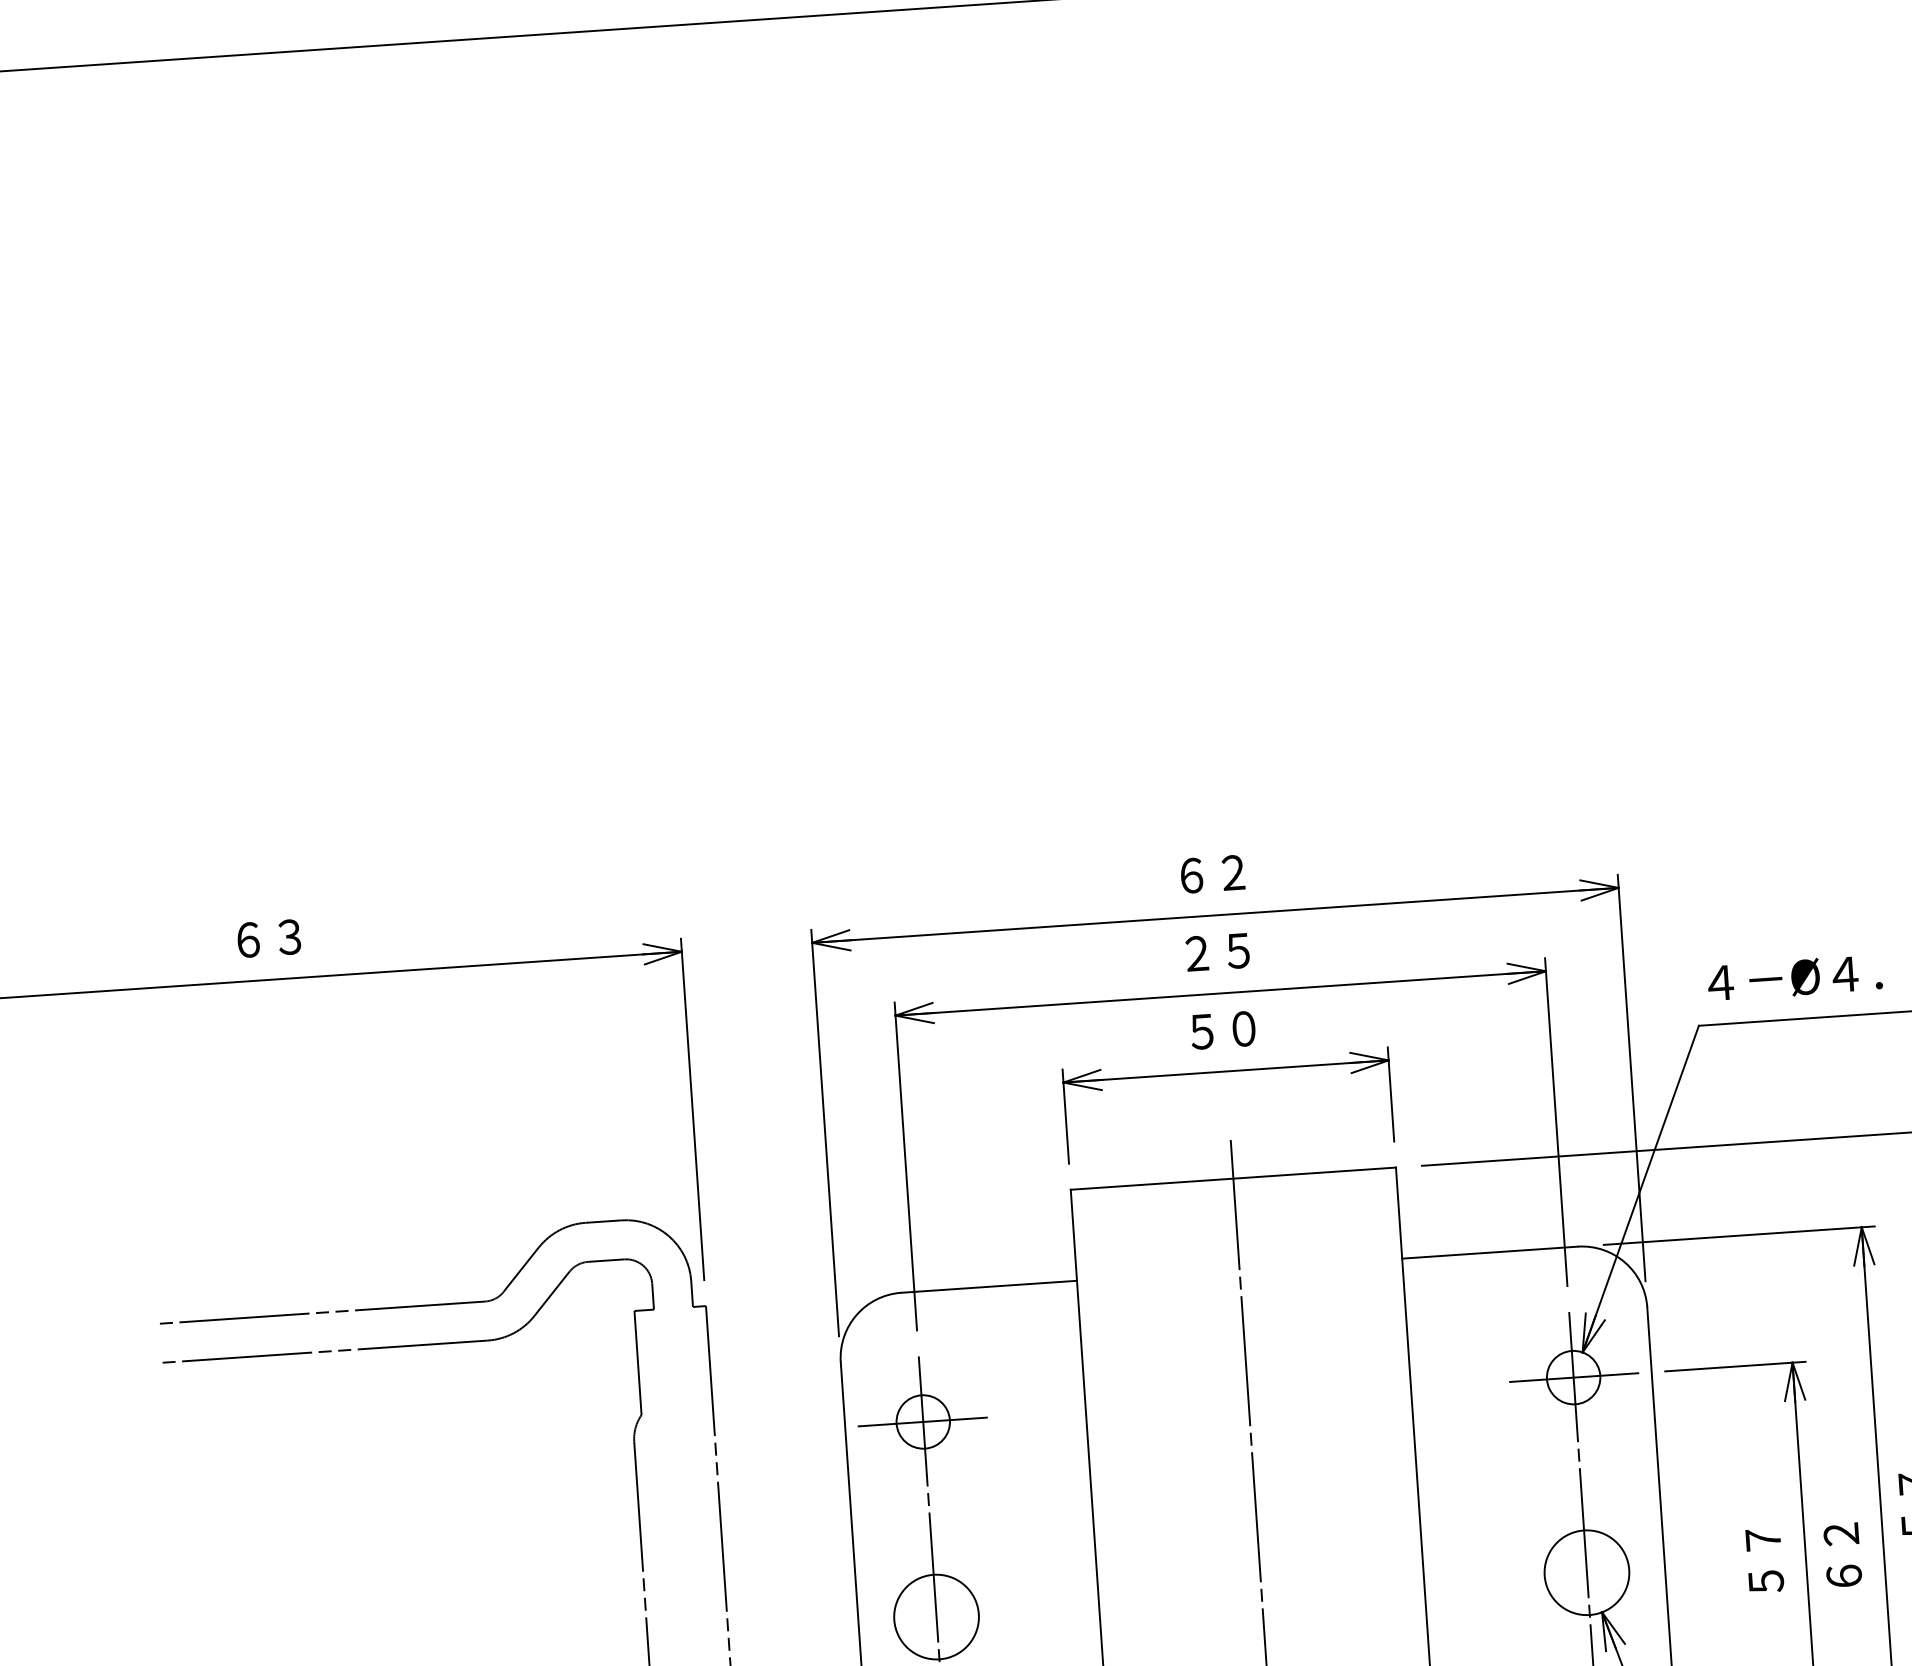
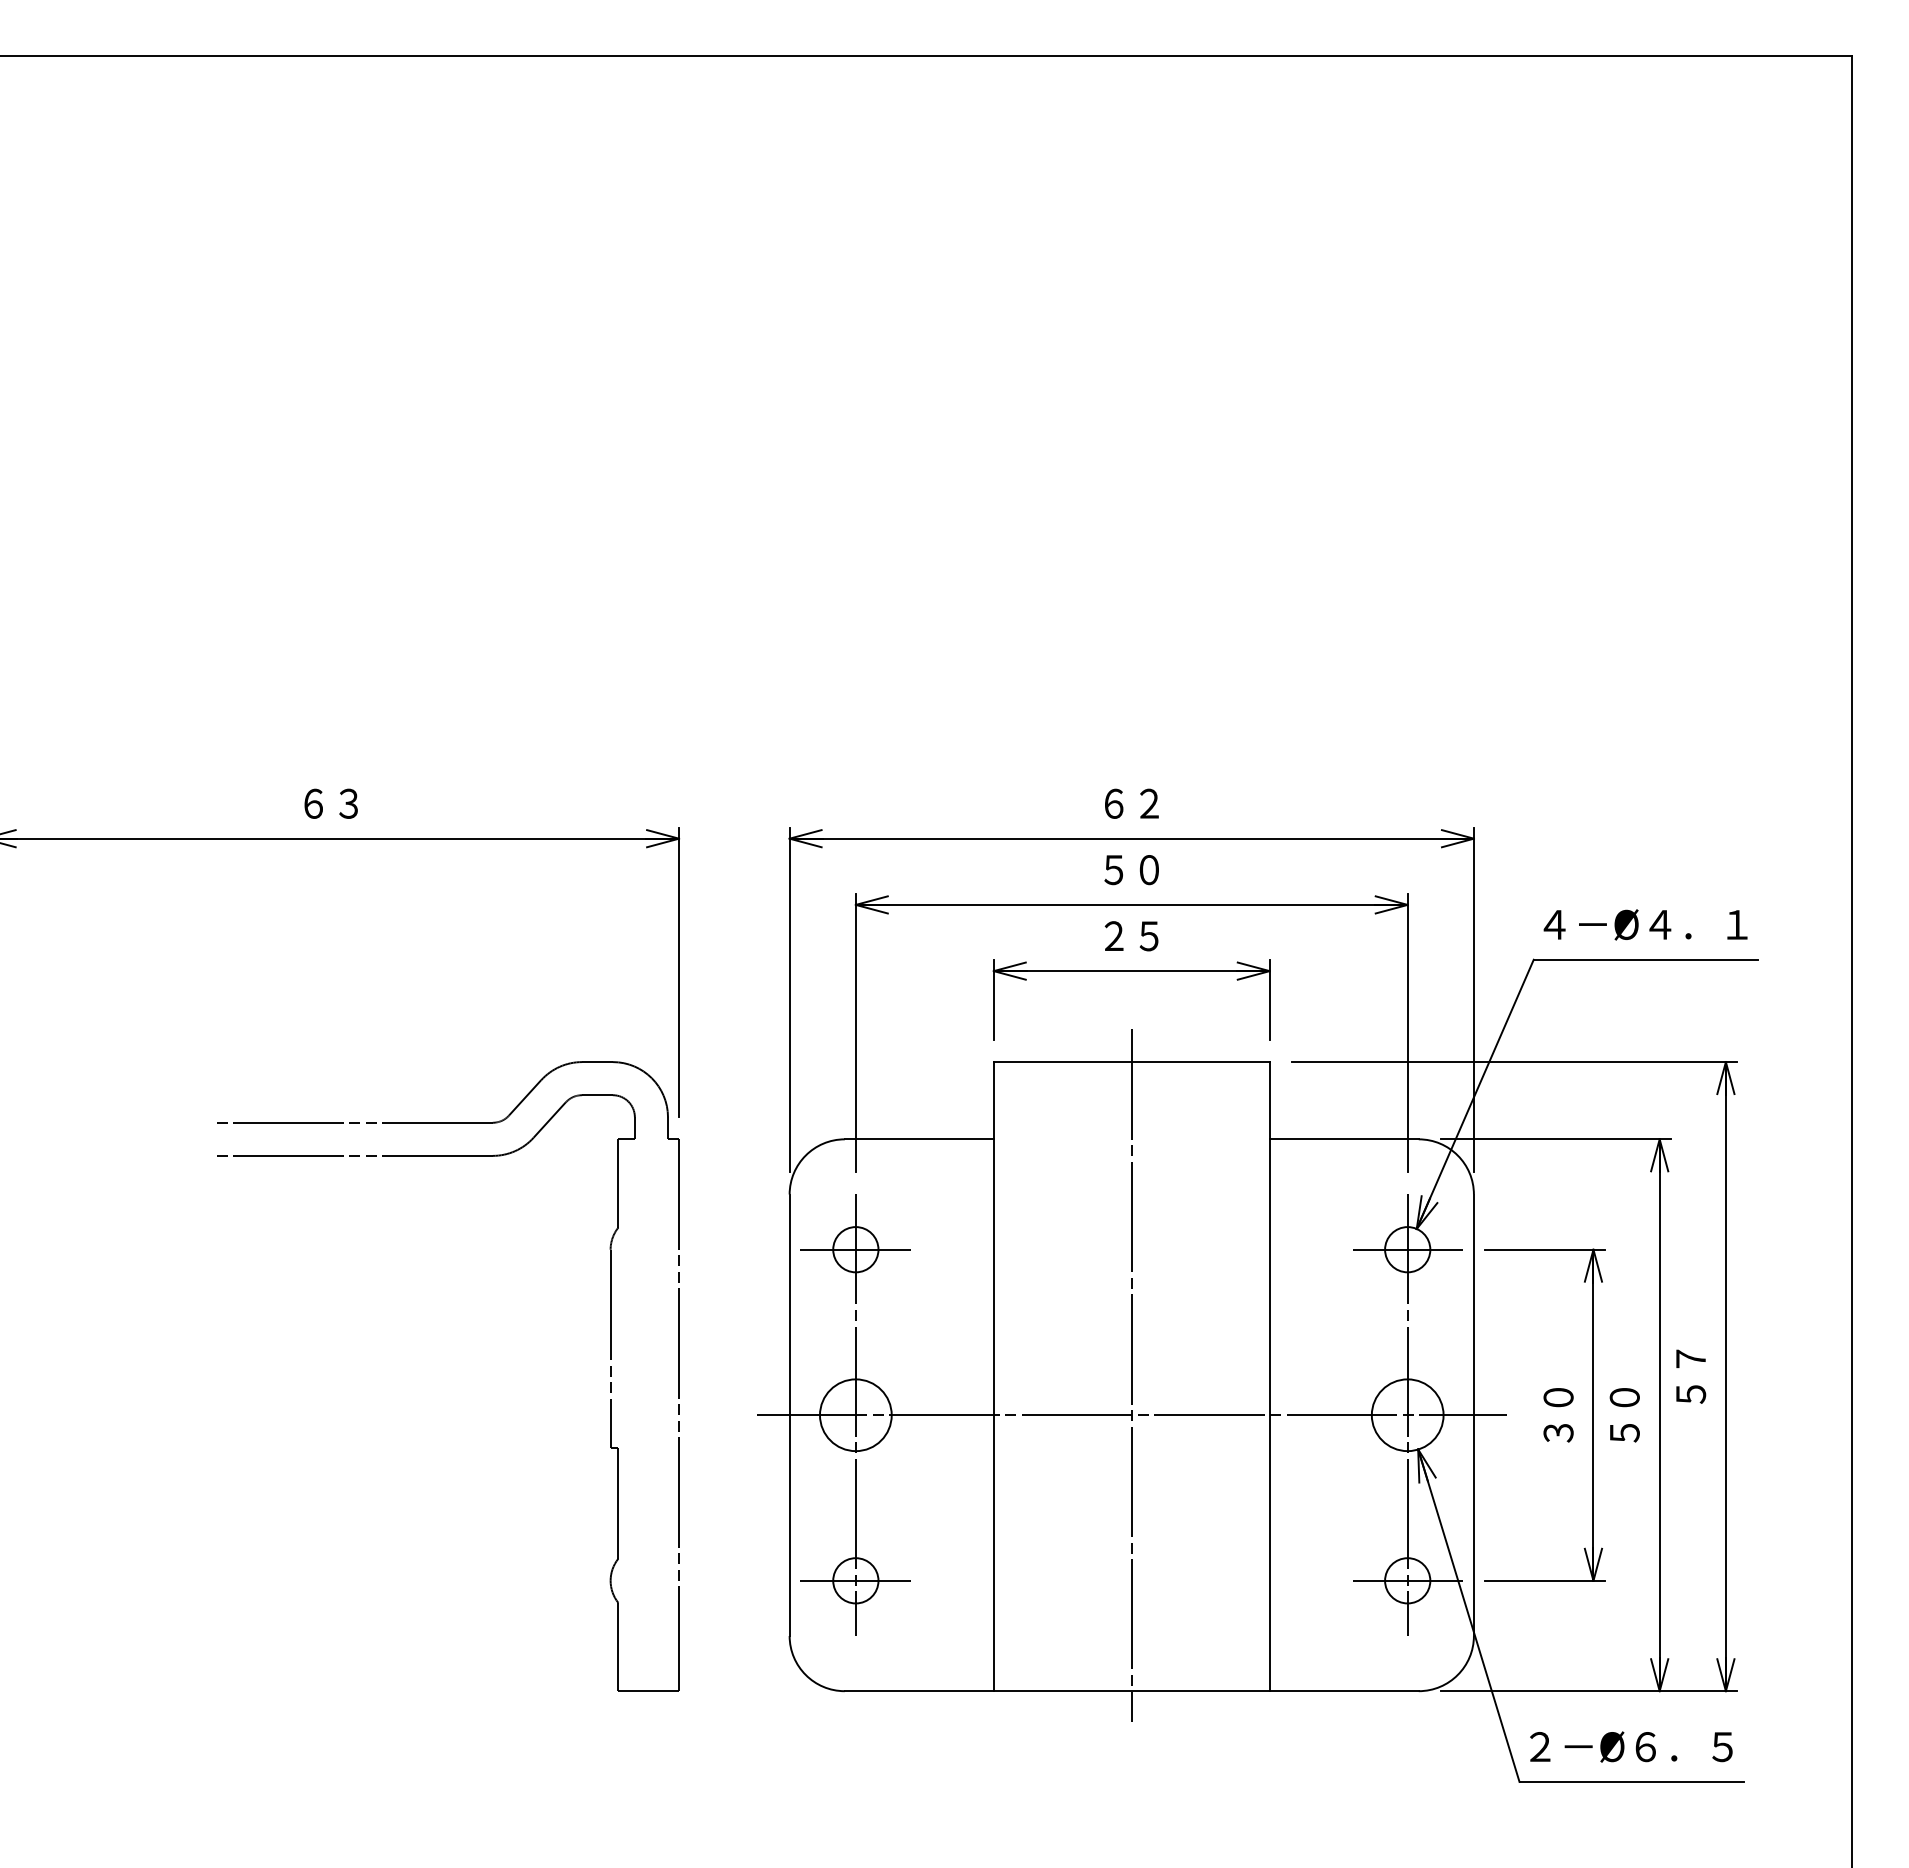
text: (1217, 952) -> (1131, 870), ２５ -> ５０
text: (1222, 1030) -> (1131, 936), ５０ -> ２５
text: (1842, 1555) -> (1624, 1415), ６２ -> ５０
text: (1764, 1560) -> (1558, 1415), ５７ -> ３０
line: (1261, 1595) -> (1131, 1415), added

